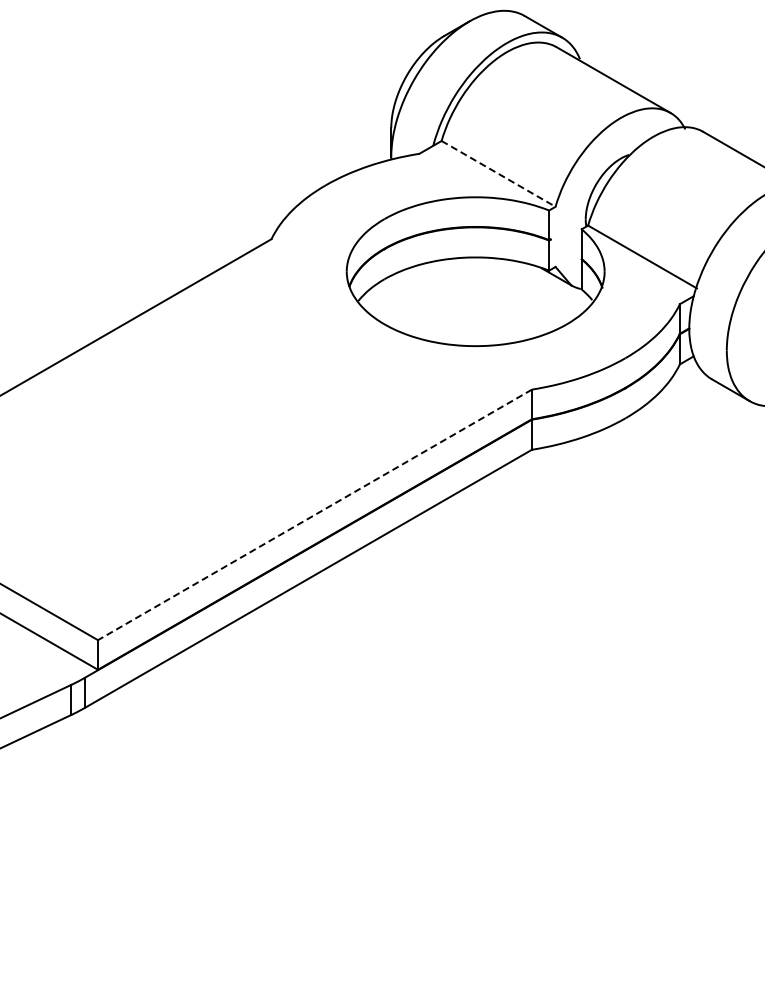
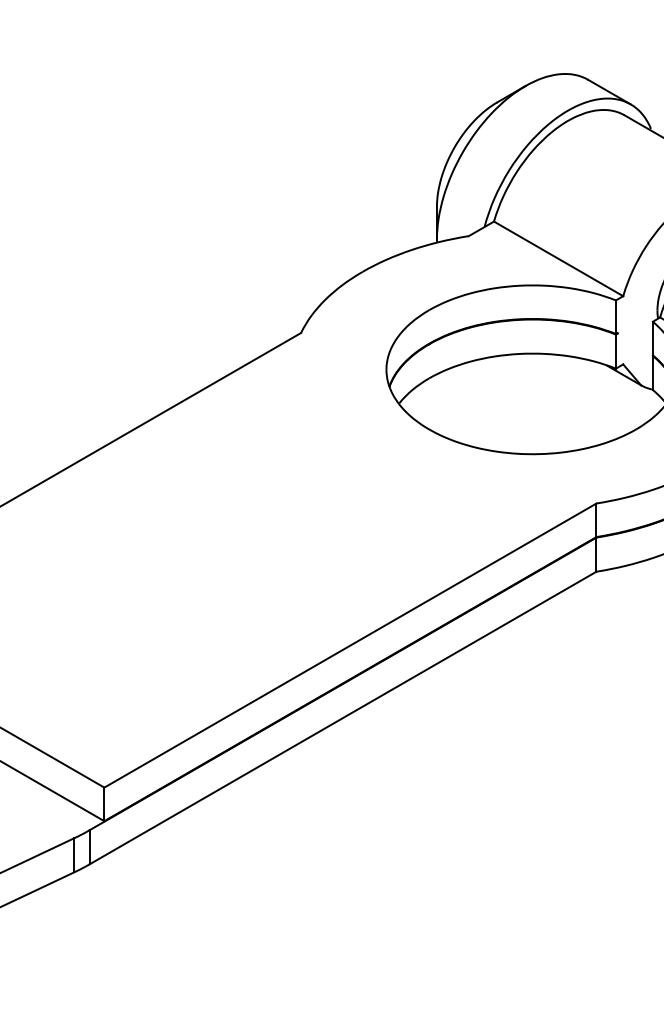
line: (498, 173) -> (558, 258), dashed -> solid
line: (314, 514) -> (349, 645), dashed -> solid

